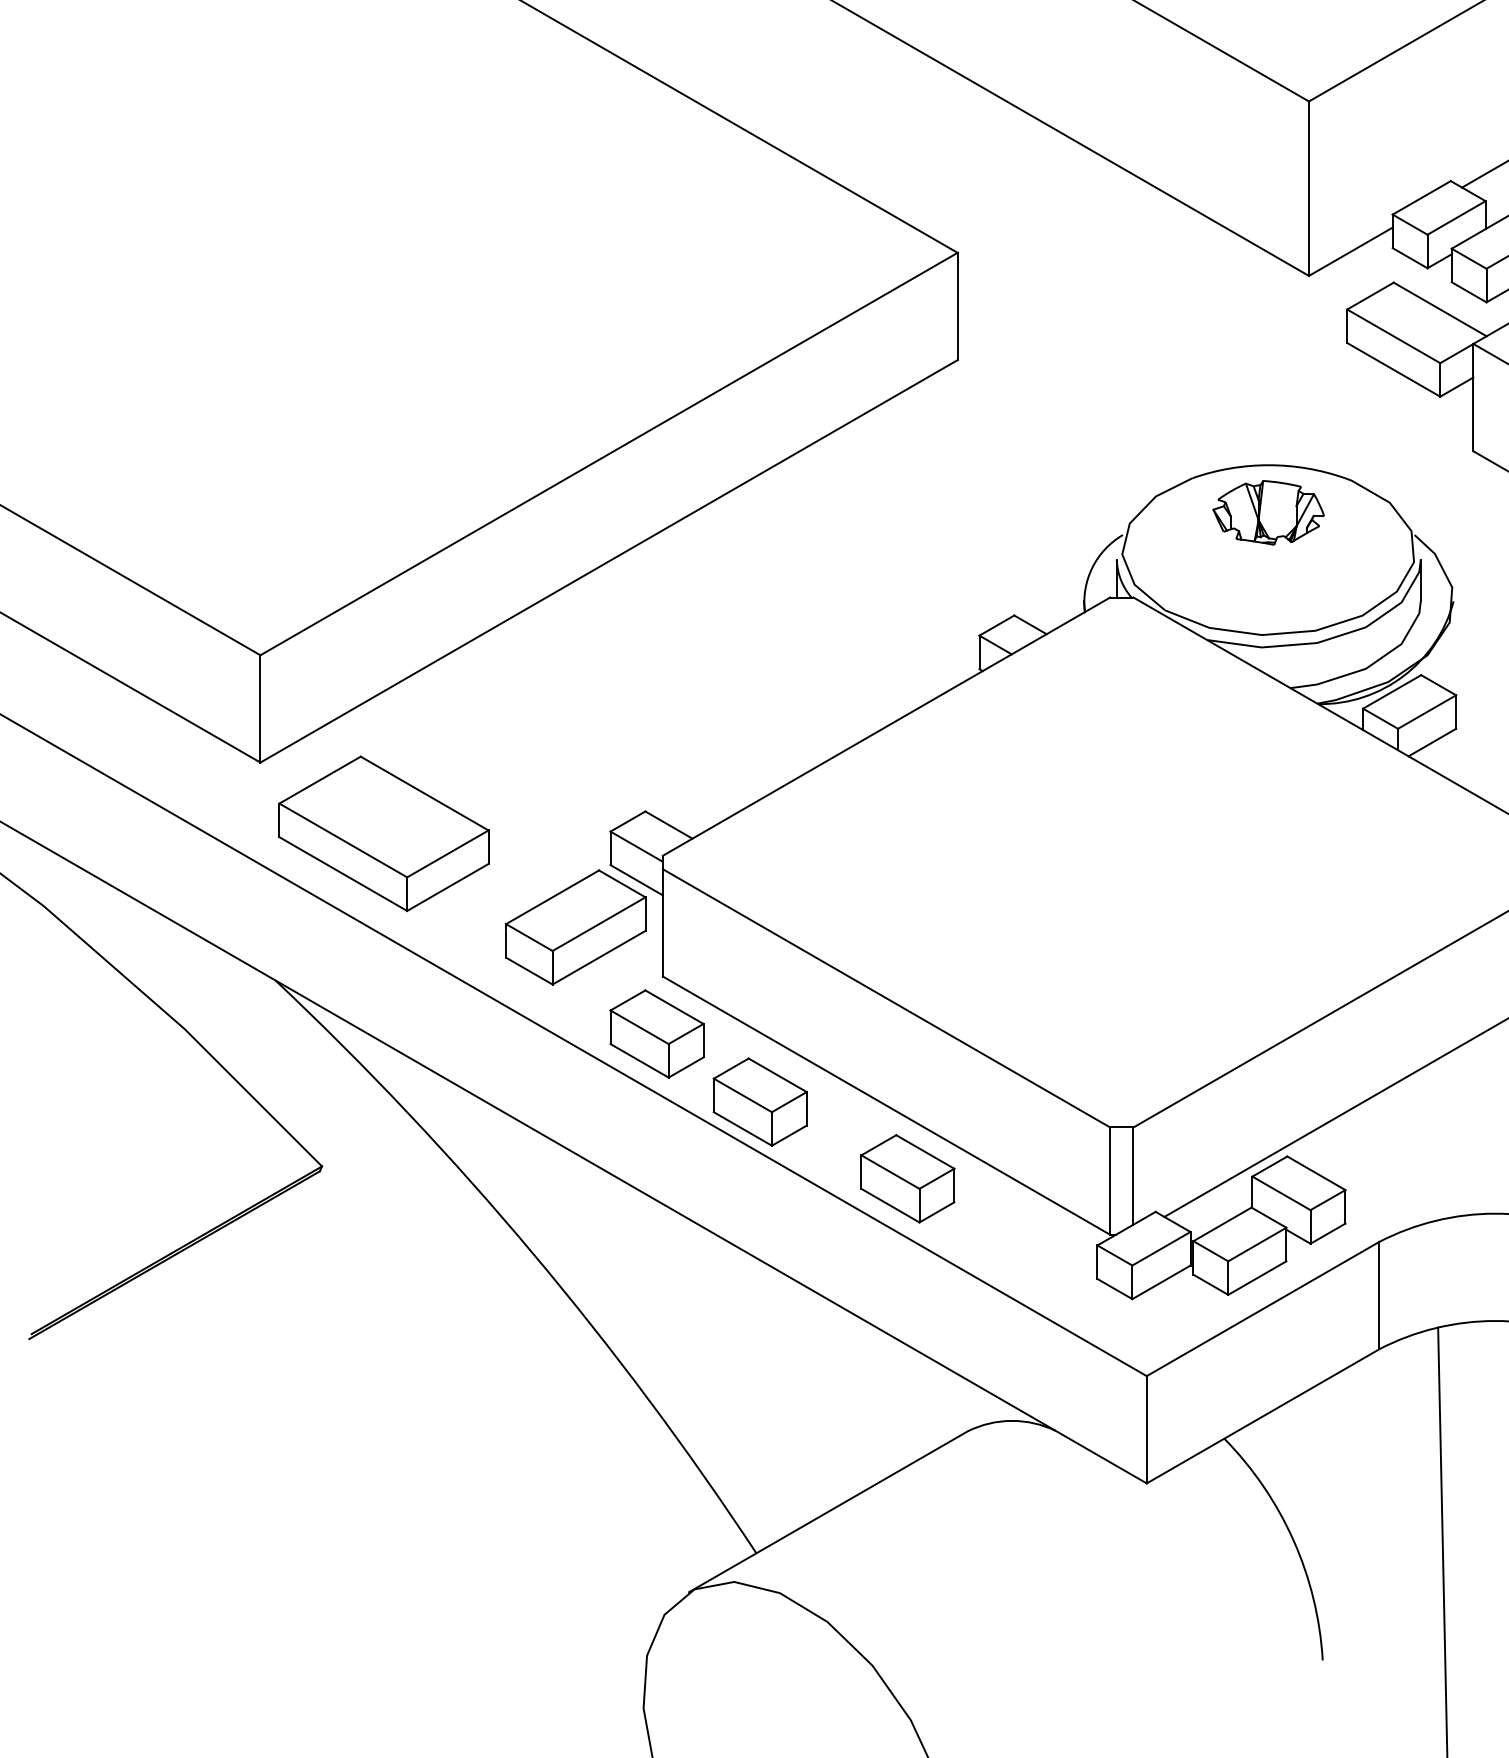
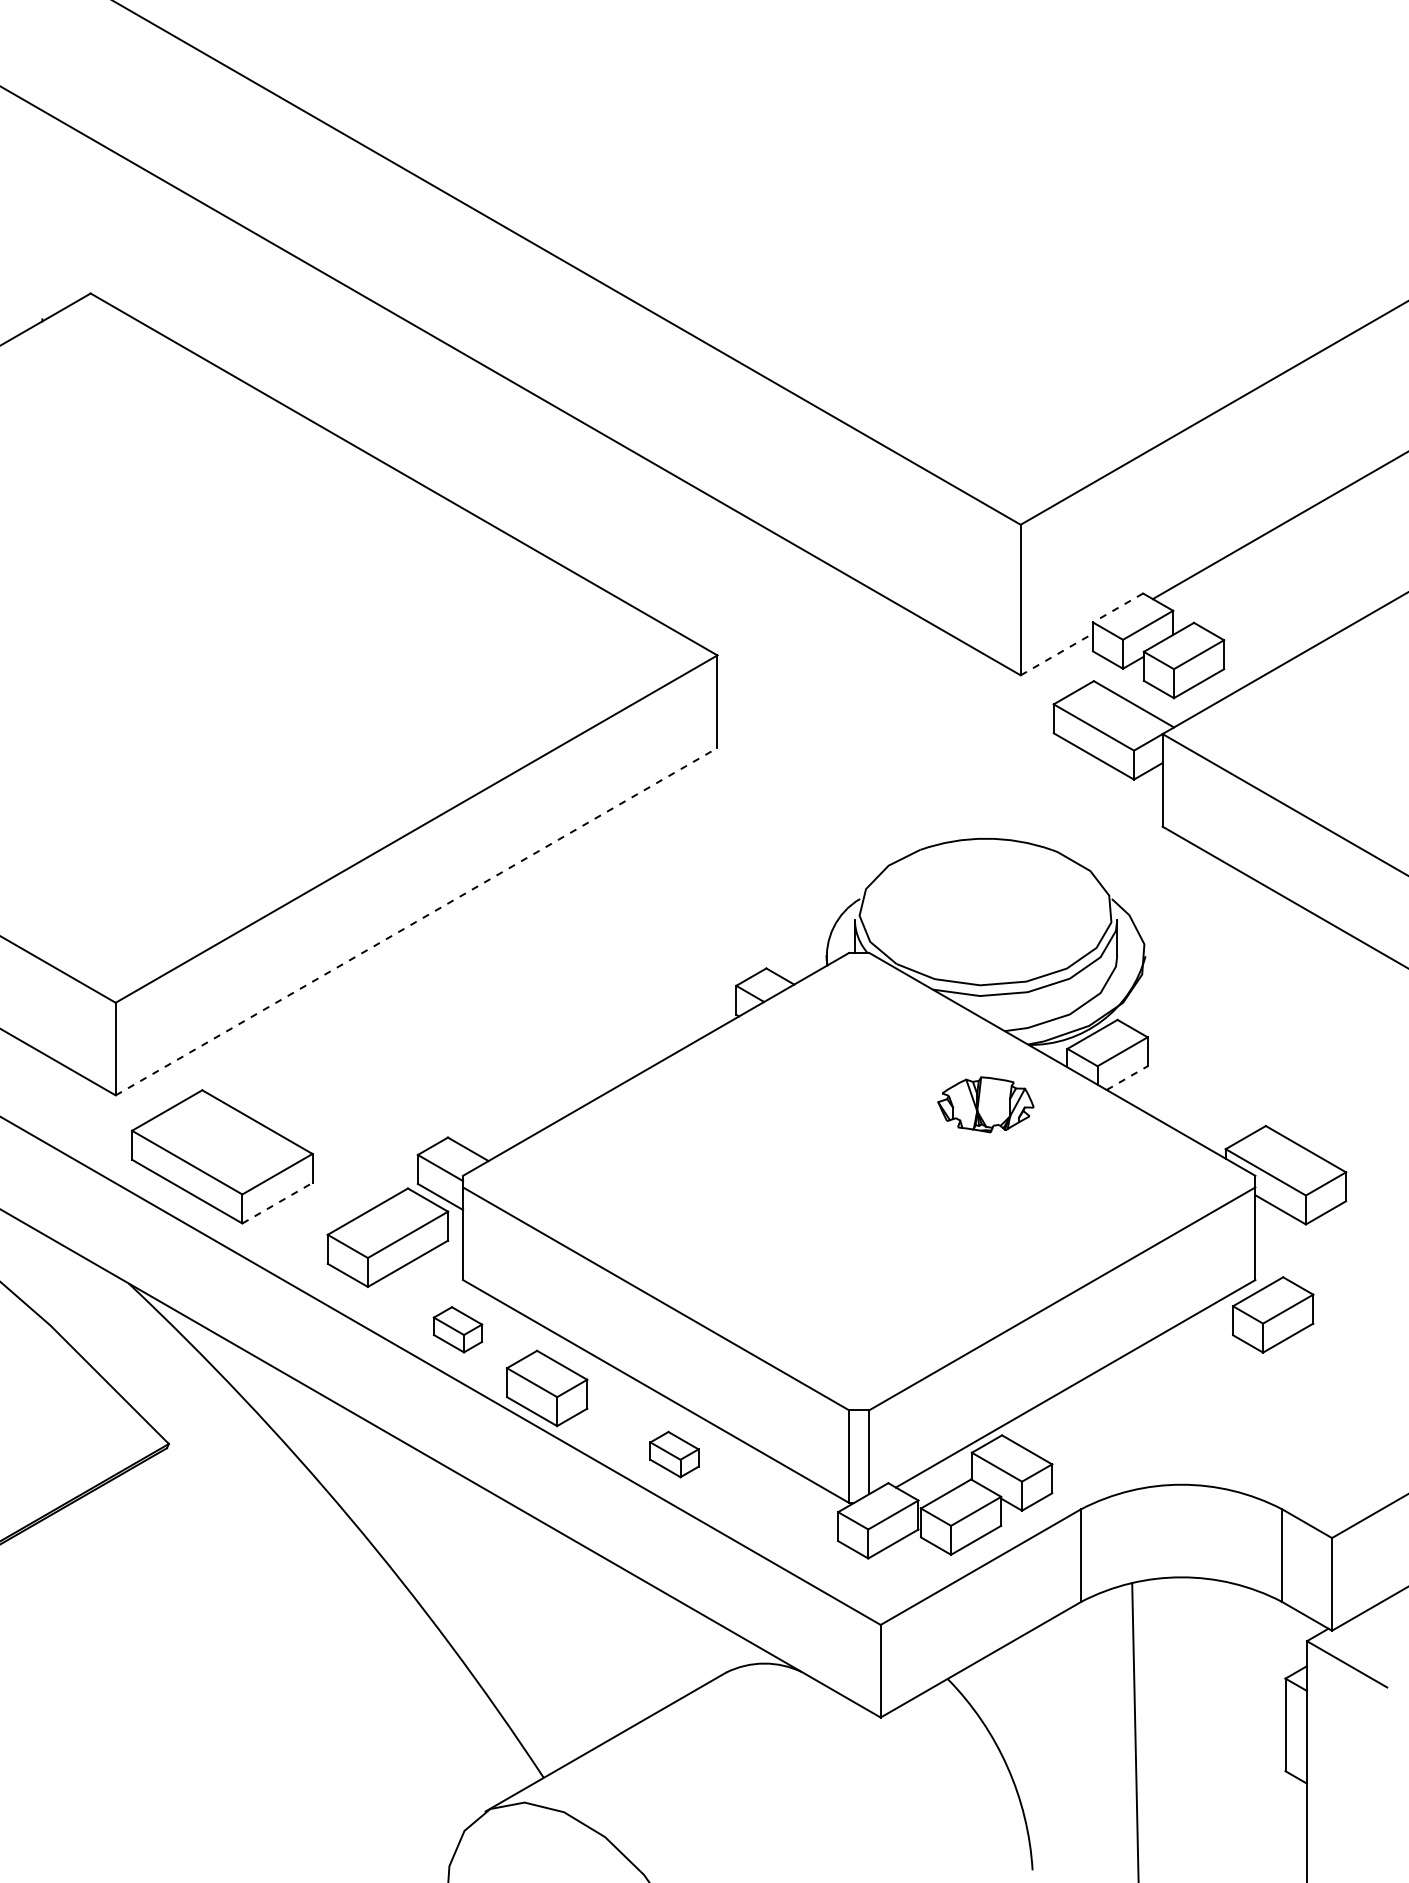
line: (1422, 197) -> (1118, 607), solid -> dashed
line: (1350, 251) -> (1056, 654), solid -> dashed
part: (1268, 512) -> (985, 1104), moved
line: (610, 561) -> (417, 921), solid -> dashed
line: (1432, 743) -> (1127, 1078), solid -> dashed
line: (447, 887) -> (277, 1203), solid -> dashed
part: (656, 1033) -> (457, 1329), size x0.6
part: (907, 1178) -> (674, 1454), size x0.6

